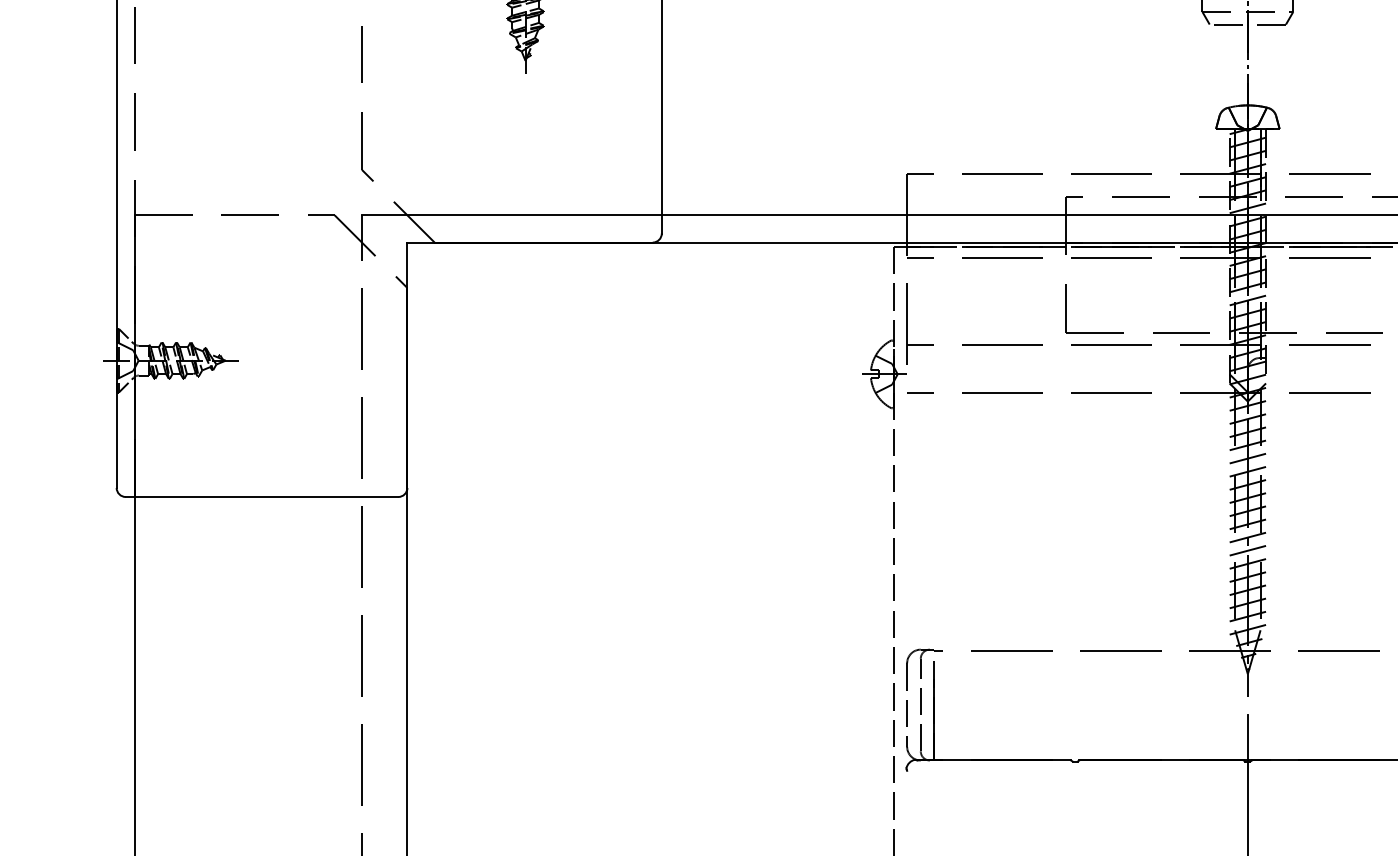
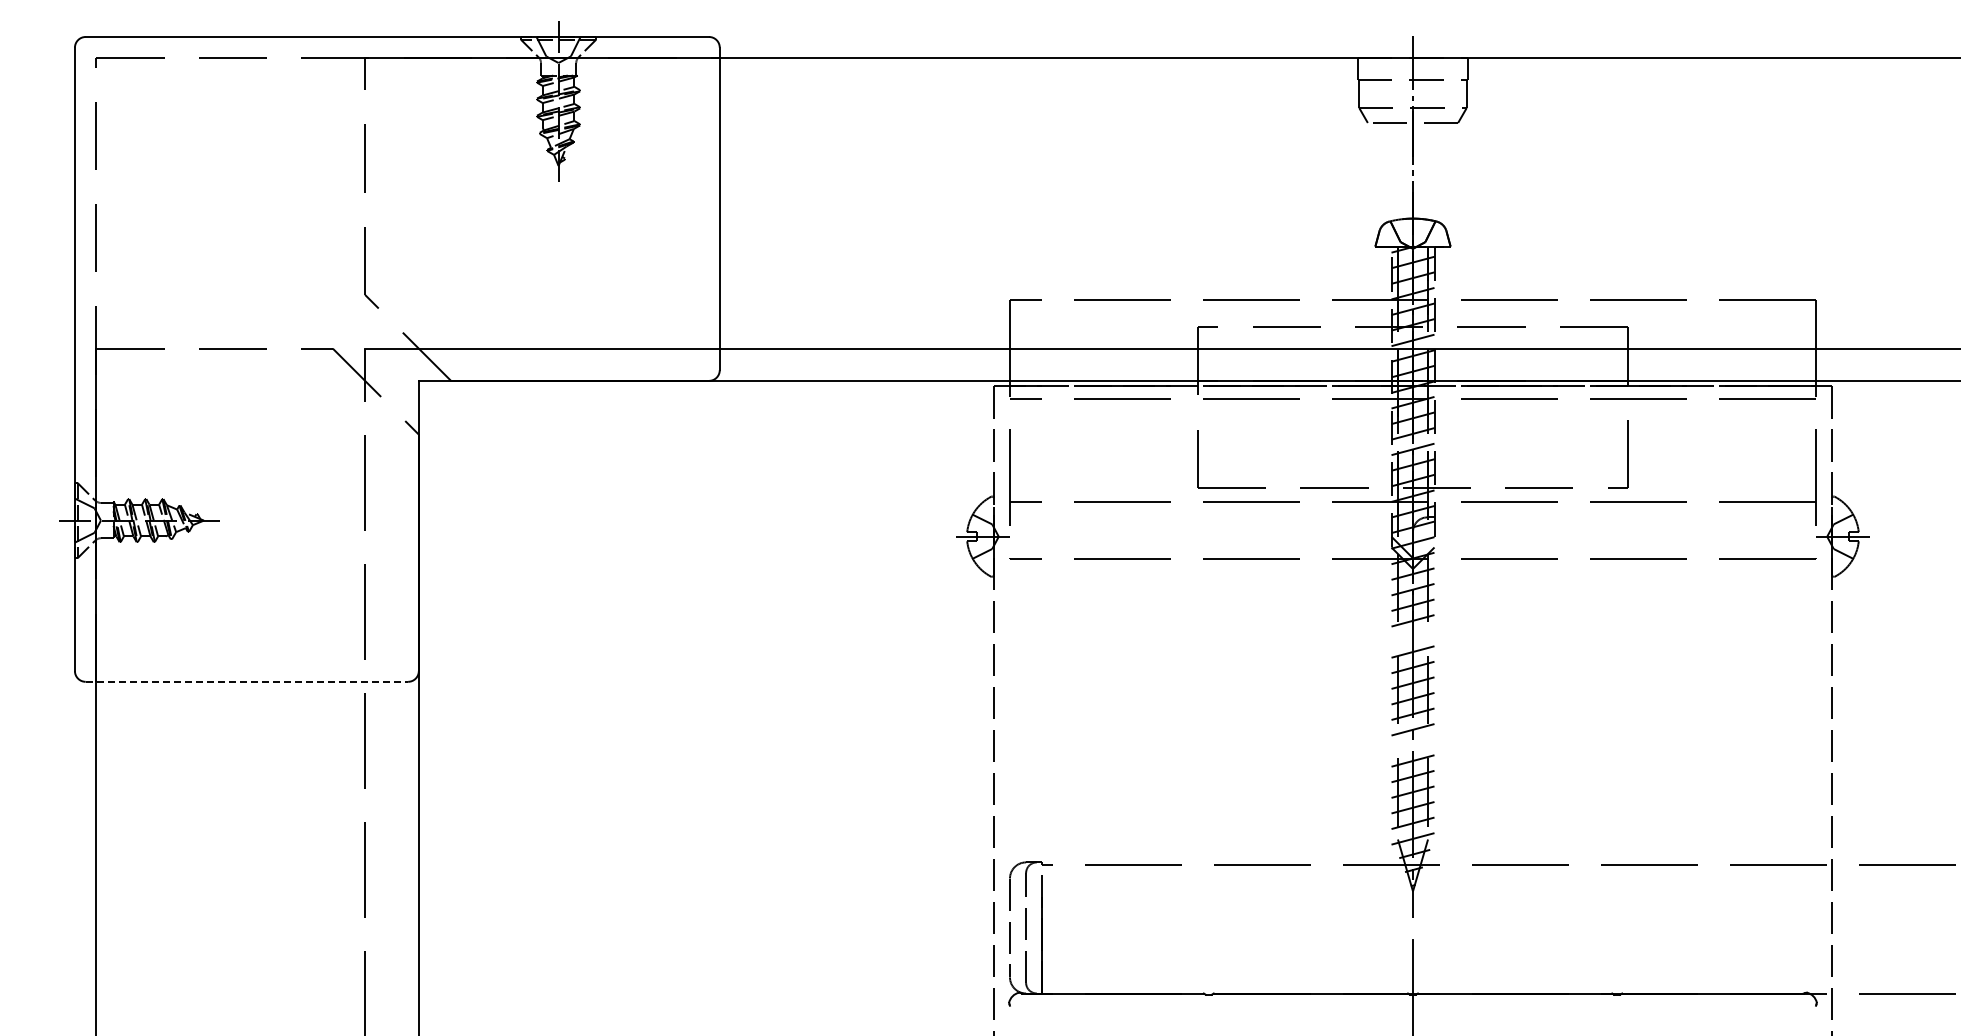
line: (1247, 458) -> (1412, 636), removed
line: (262, 496) -> (247, 681), solid -> dashed
line: (1247, 550) -> (1412, 745), removed

